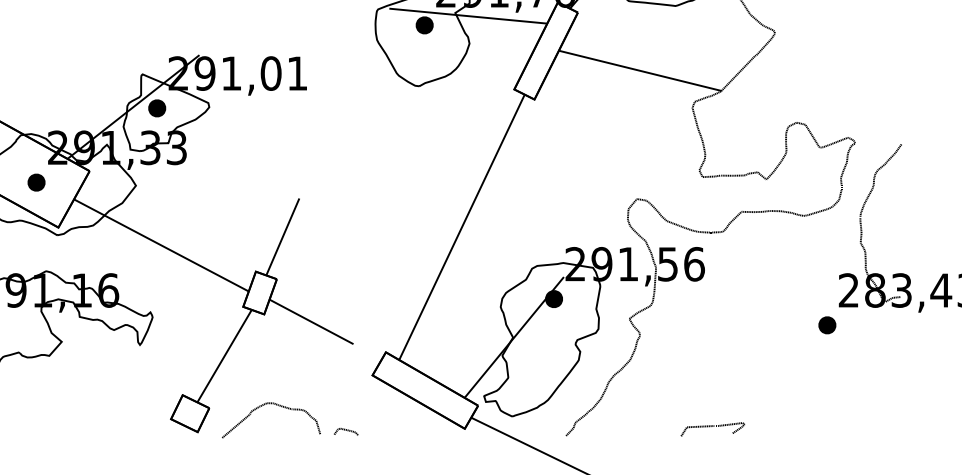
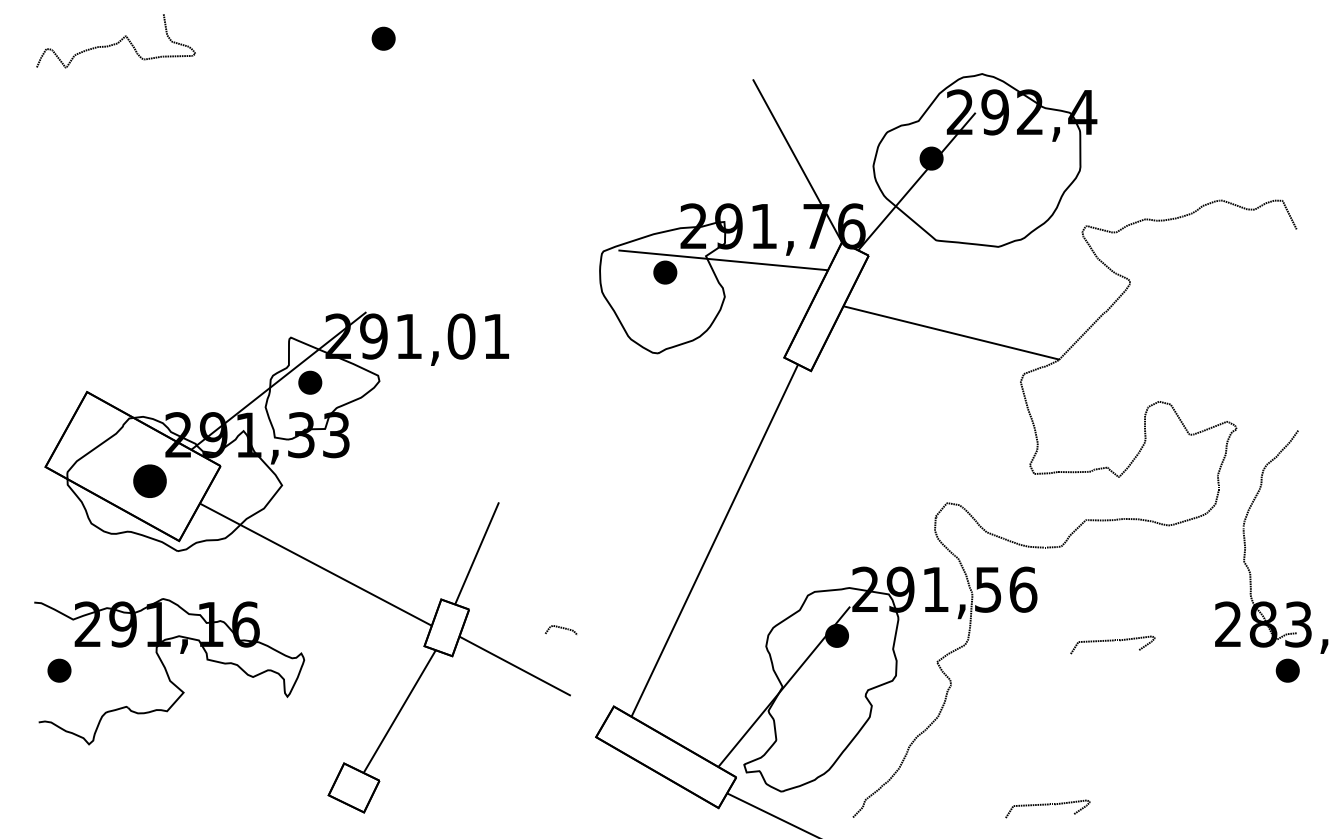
part: (36, 182) -> (150, 481), size x1.4
curve: (761, 303) -> (1112, 641), added
part: (827, 325) -> (1287, 670), moved
curve: (271, 404) -> (461, 775), removed
curve: (346, 430) -> (561, 628), moved

